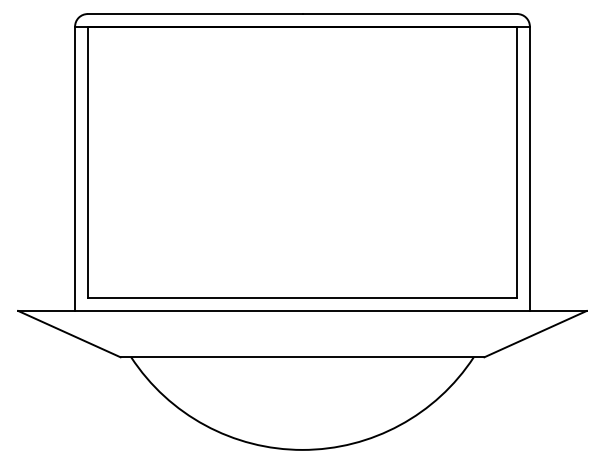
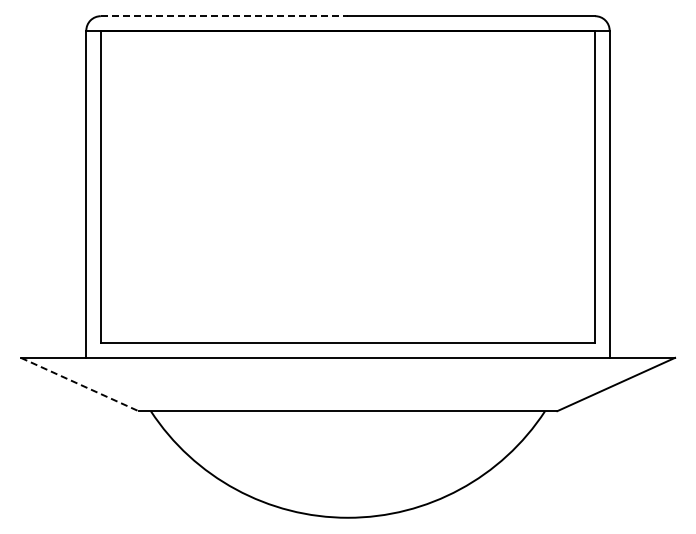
line: (195, 14) -> (224, 16), solid -> dashed
line: (69, 334) -> (79, 384), solid -> dashed

